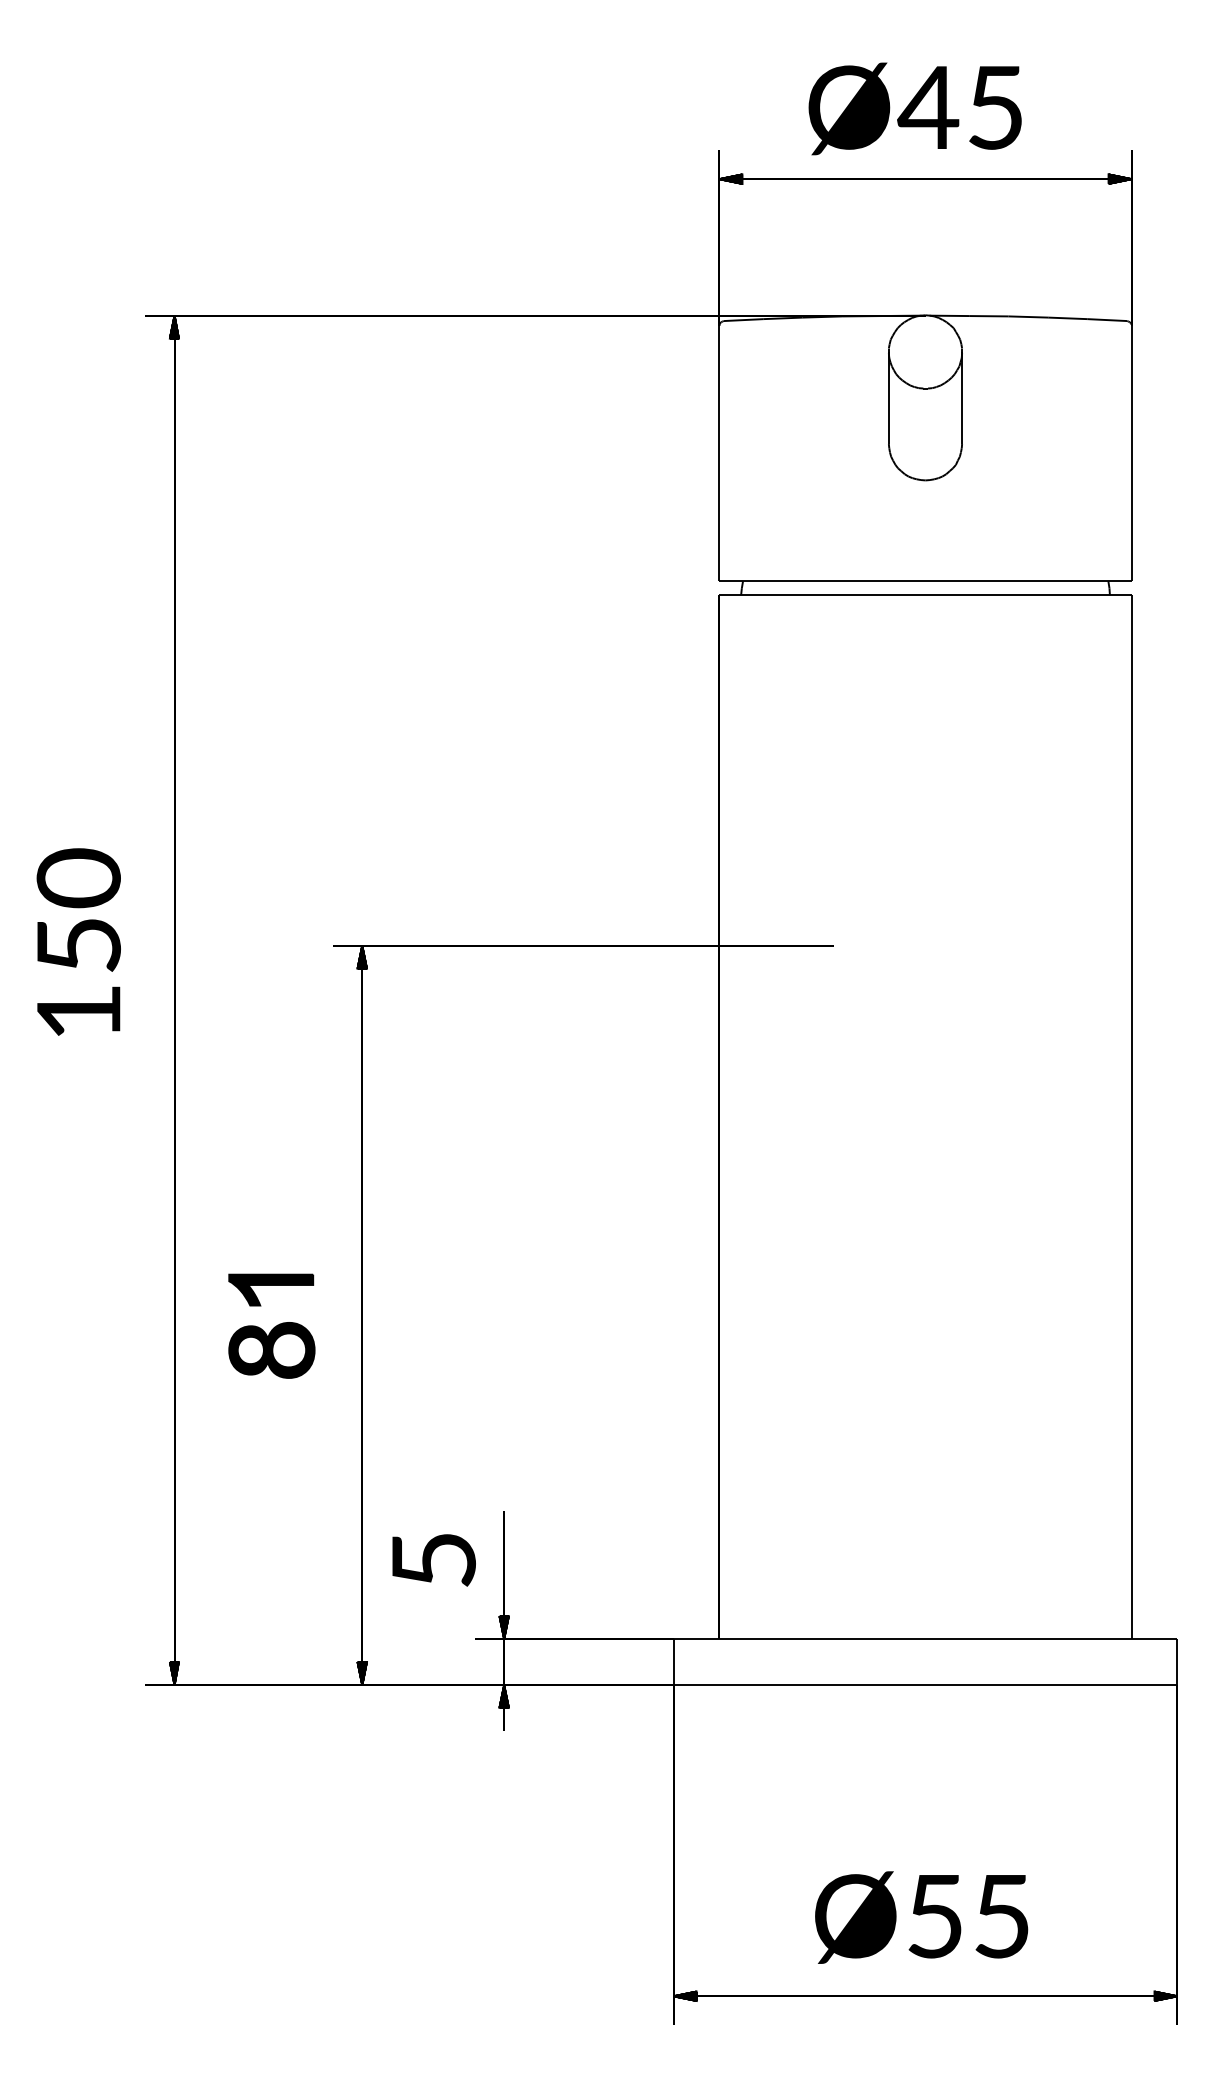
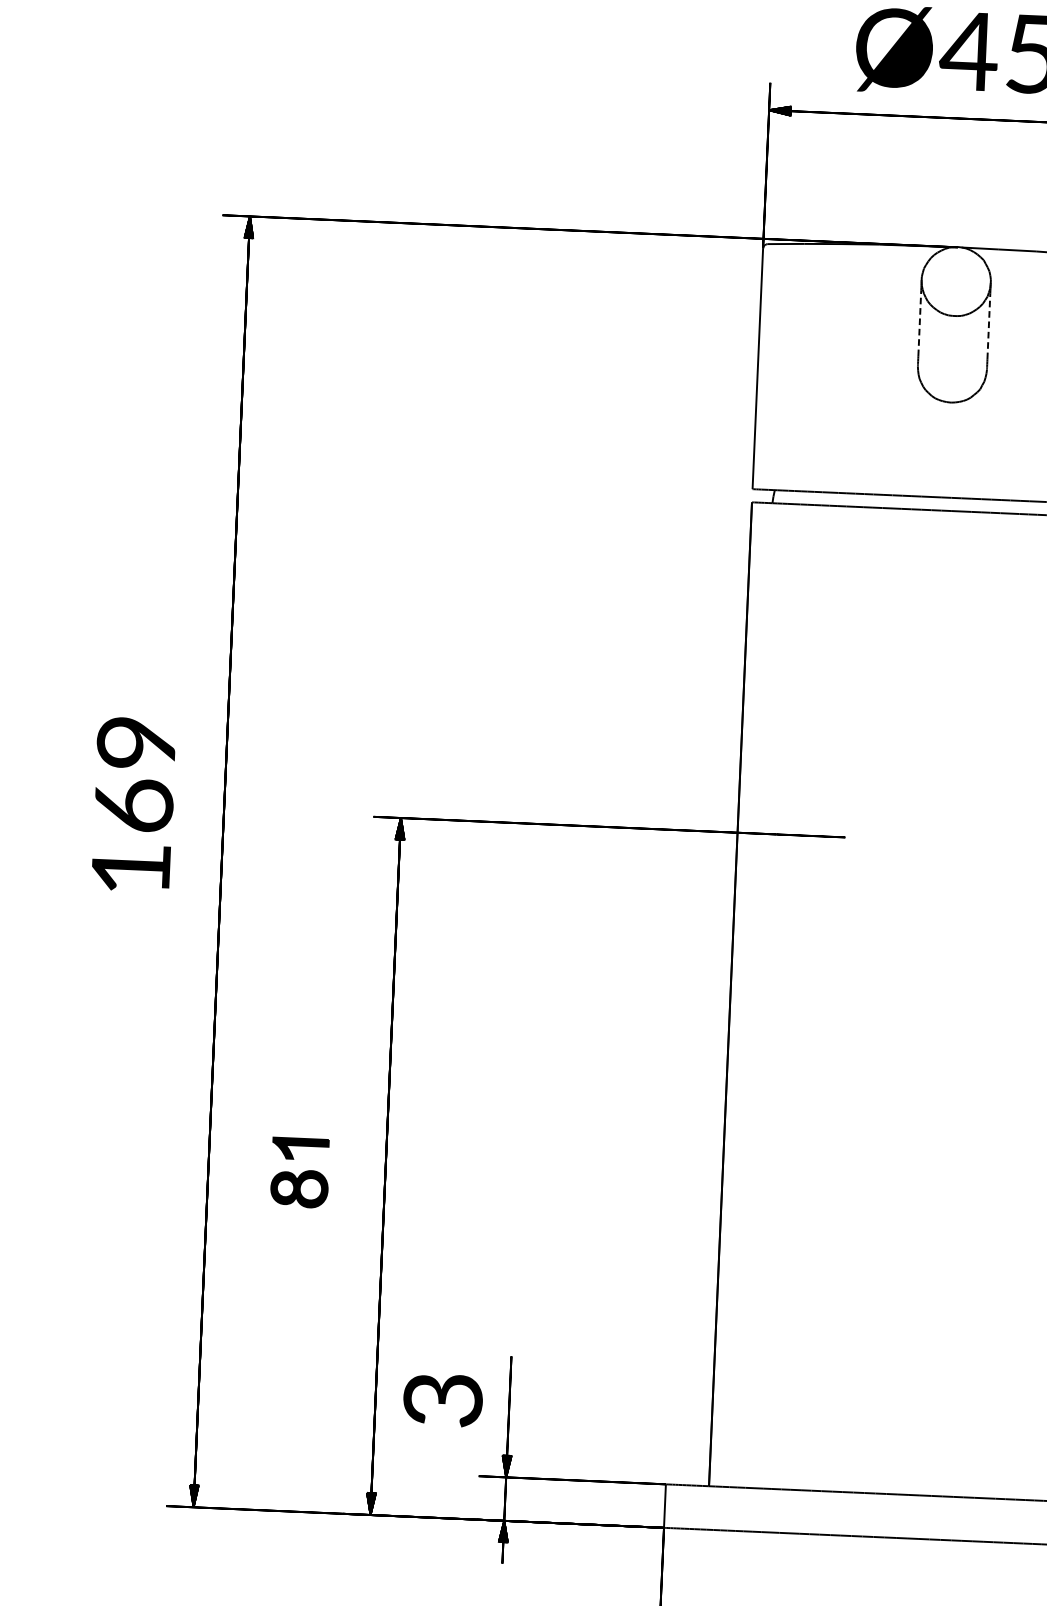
line: (888, 398) -> (919, 323), solid -> dashed
line: (962, 398) -> (989, 326), solid -> dashed
text: (78, 910) -> (134, 773), 150 -> 169
part: (271, 1325) -> (299, 1172), size x0.7
text: (433, 1560) -> (442, 1400), 5 -> 3

